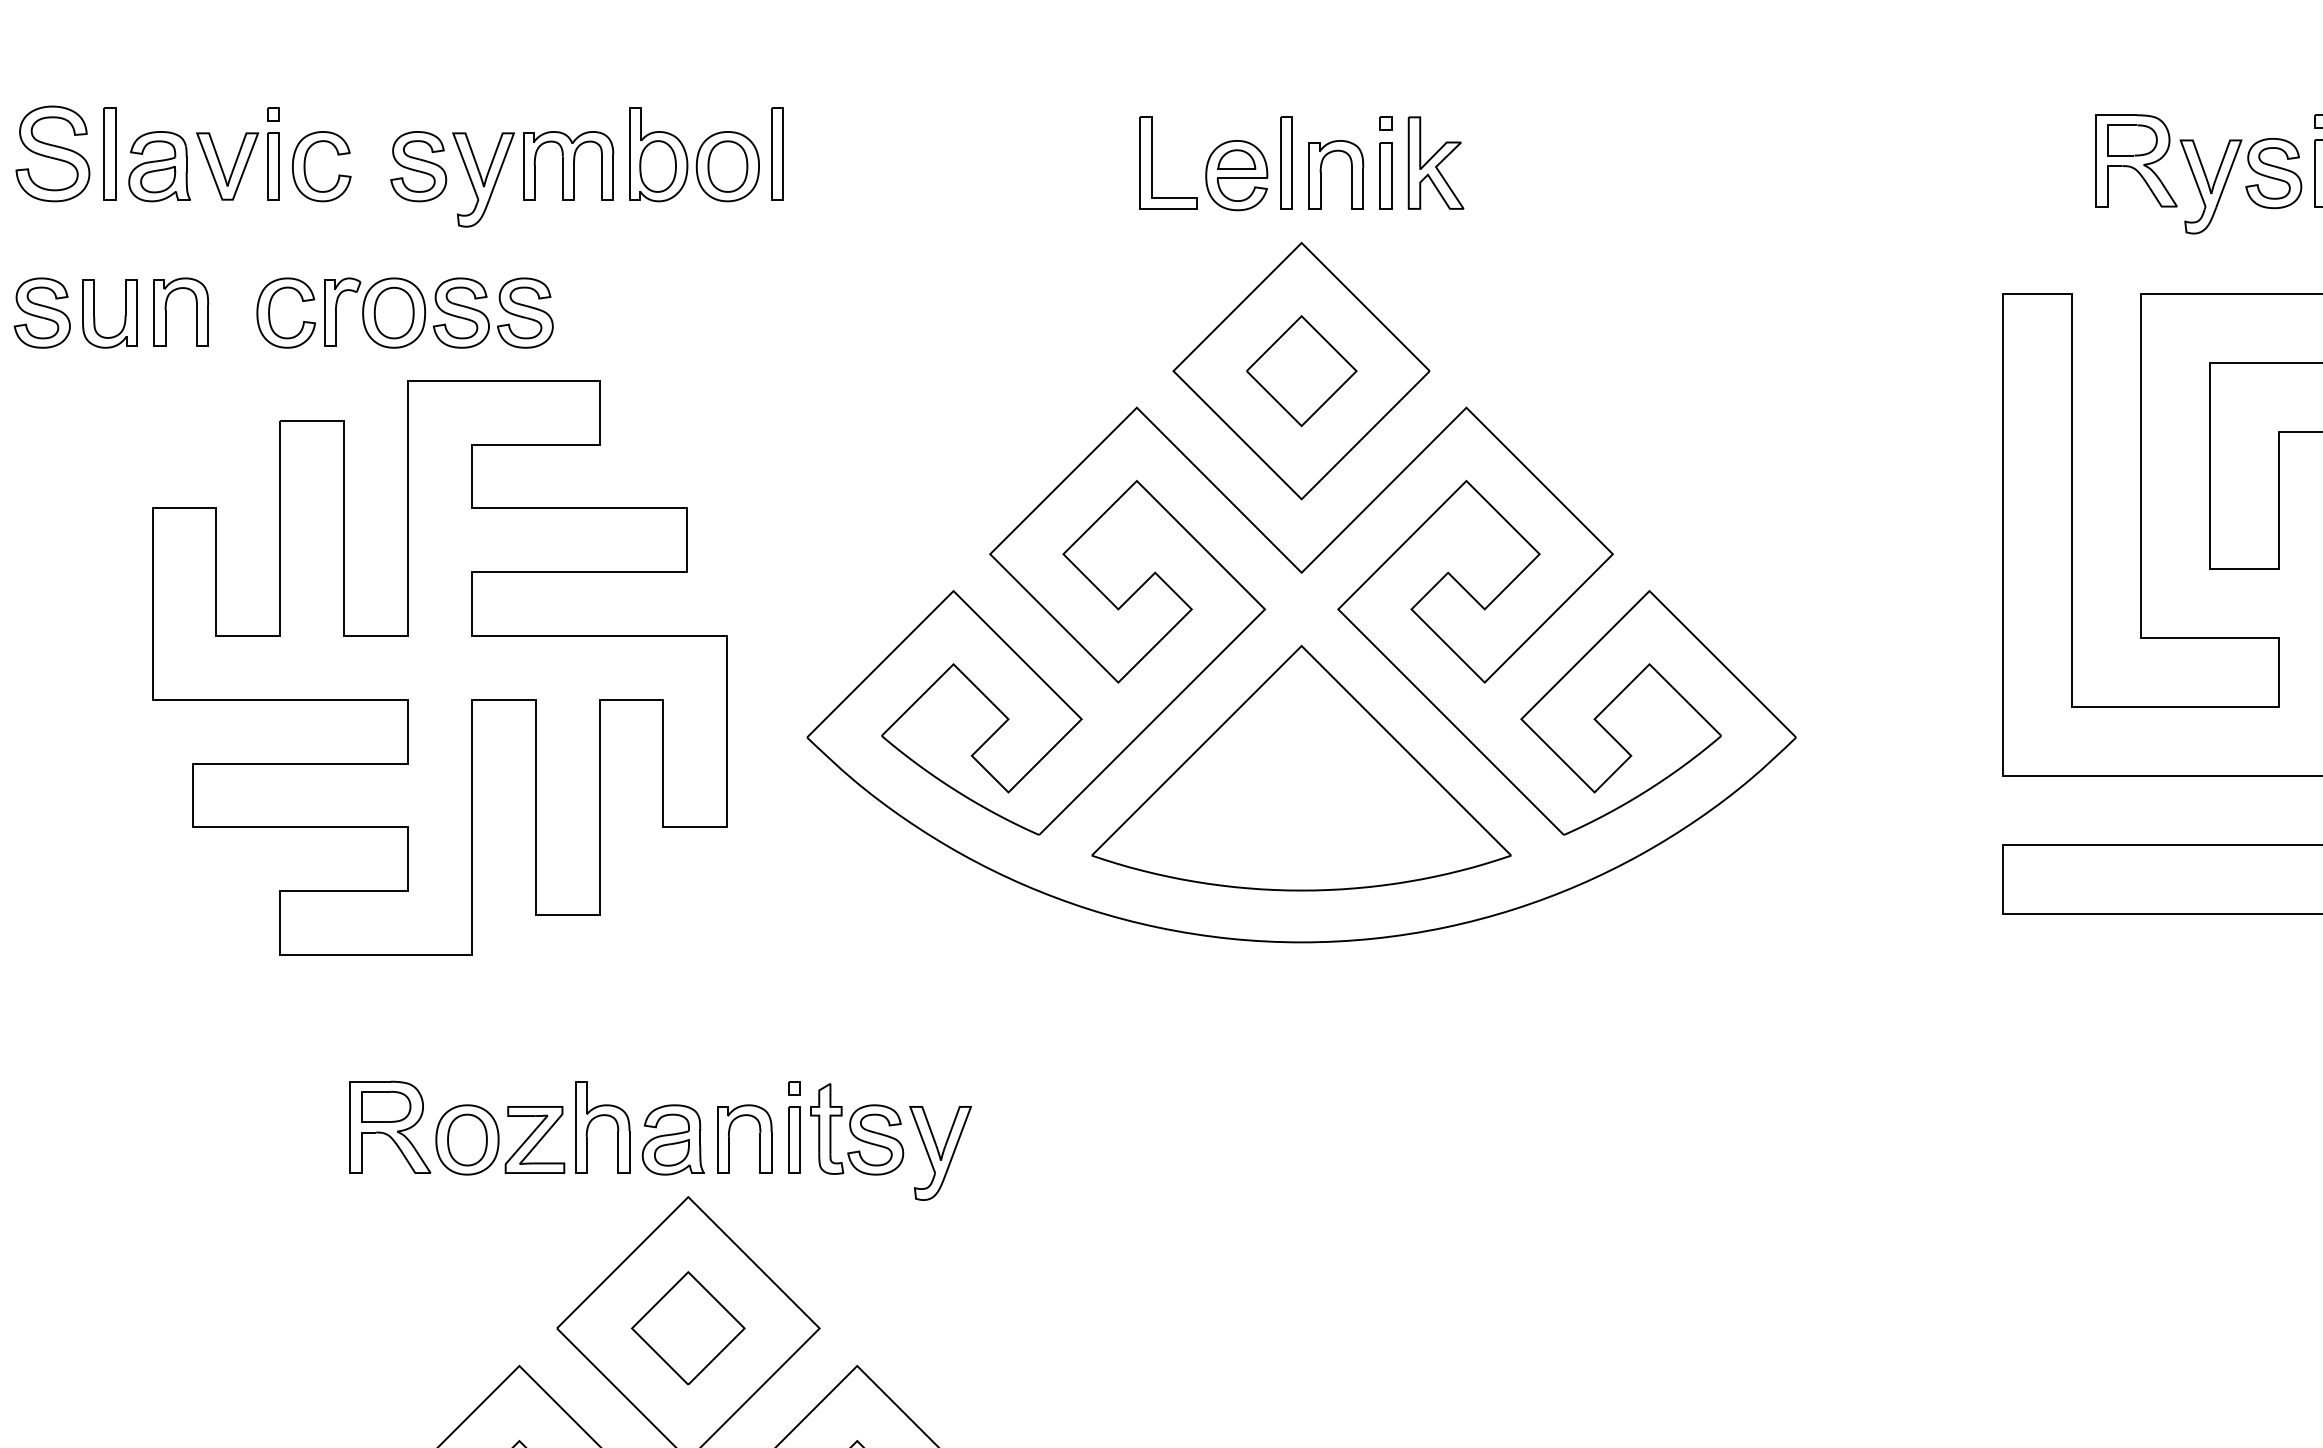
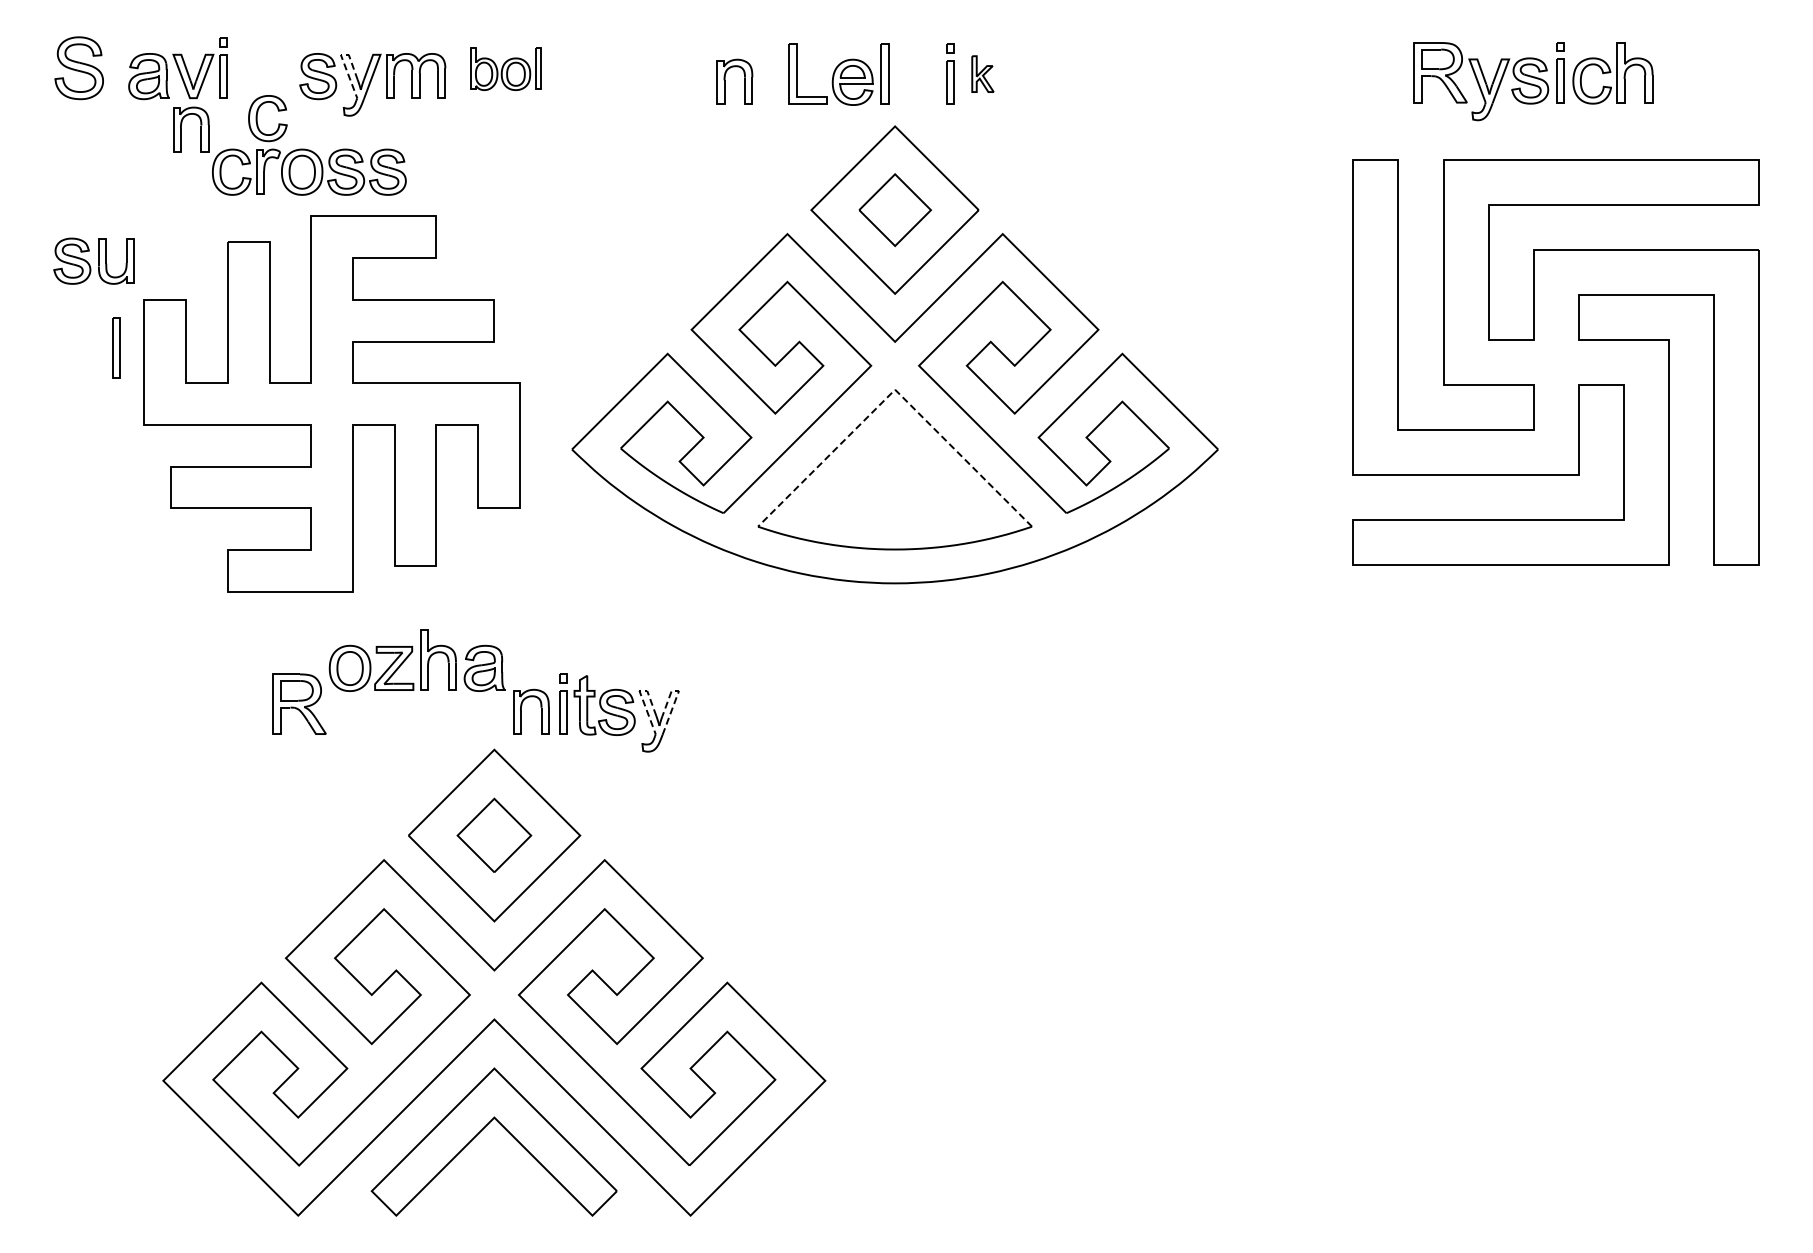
line: (455, 140) -> (342, 59), solid -> dashed
part: (109, 152) -> (116, 347), moved
part: (705, 154) -> (505, 68), size x0.7
part: (1435, 161) -> (982, 73), size x0.6
part: (305, 166) -> (257, 118), moved
part: (1322, 174) -> (725, 81), moved
part: (74, 311) -> (93, 260), moved
part: (195, 311) -> (200, 129), moved
line: (1302, 645) -> (895, 389), solid -> dashed
line: (913, 1113) -> (641, 695), solid -> dashed
line: (968, 1113) -> (677, 695), solid -> dashed
part: (569, 1127) -> (416, 660), moved

